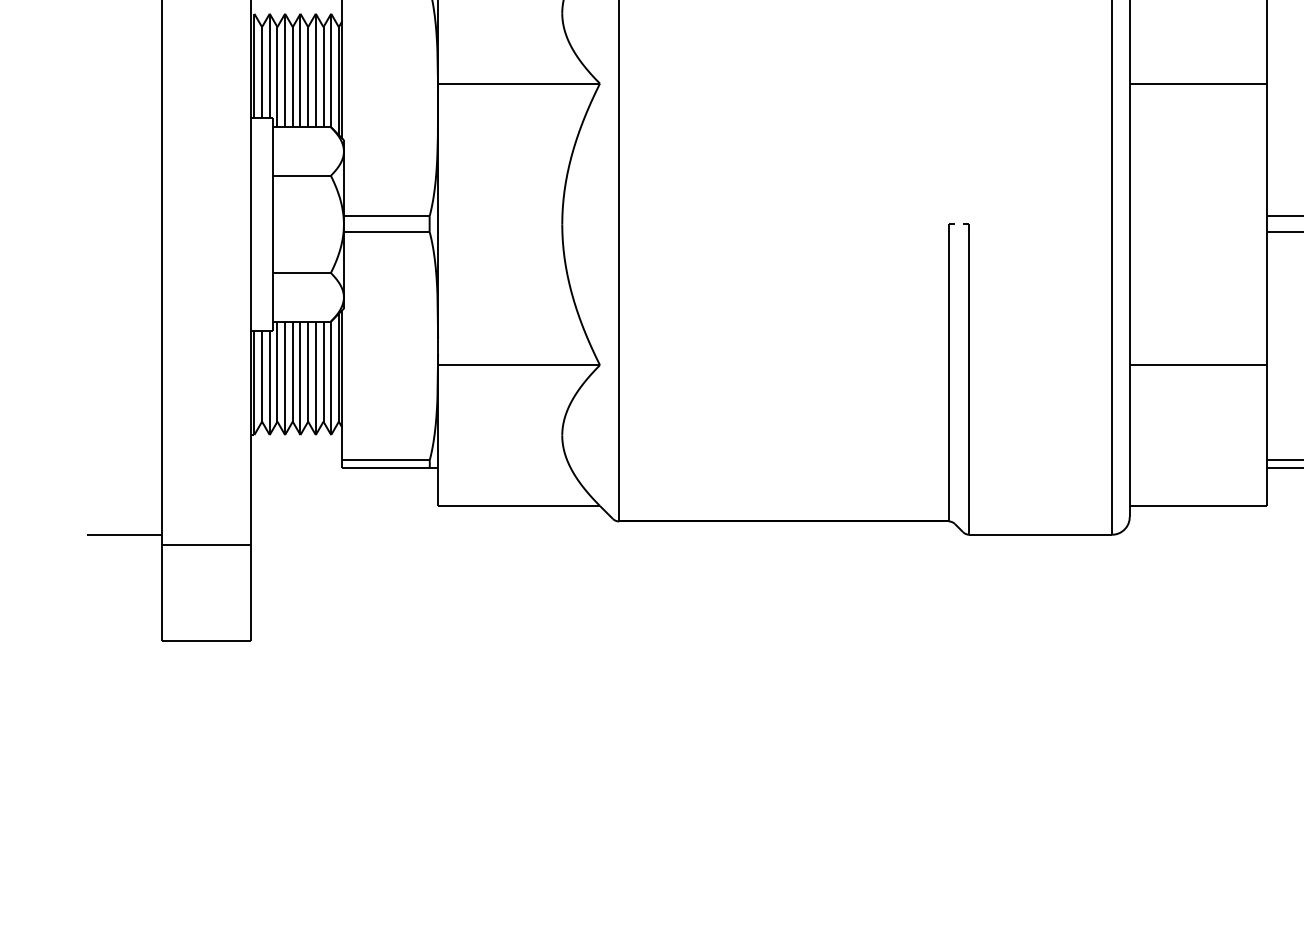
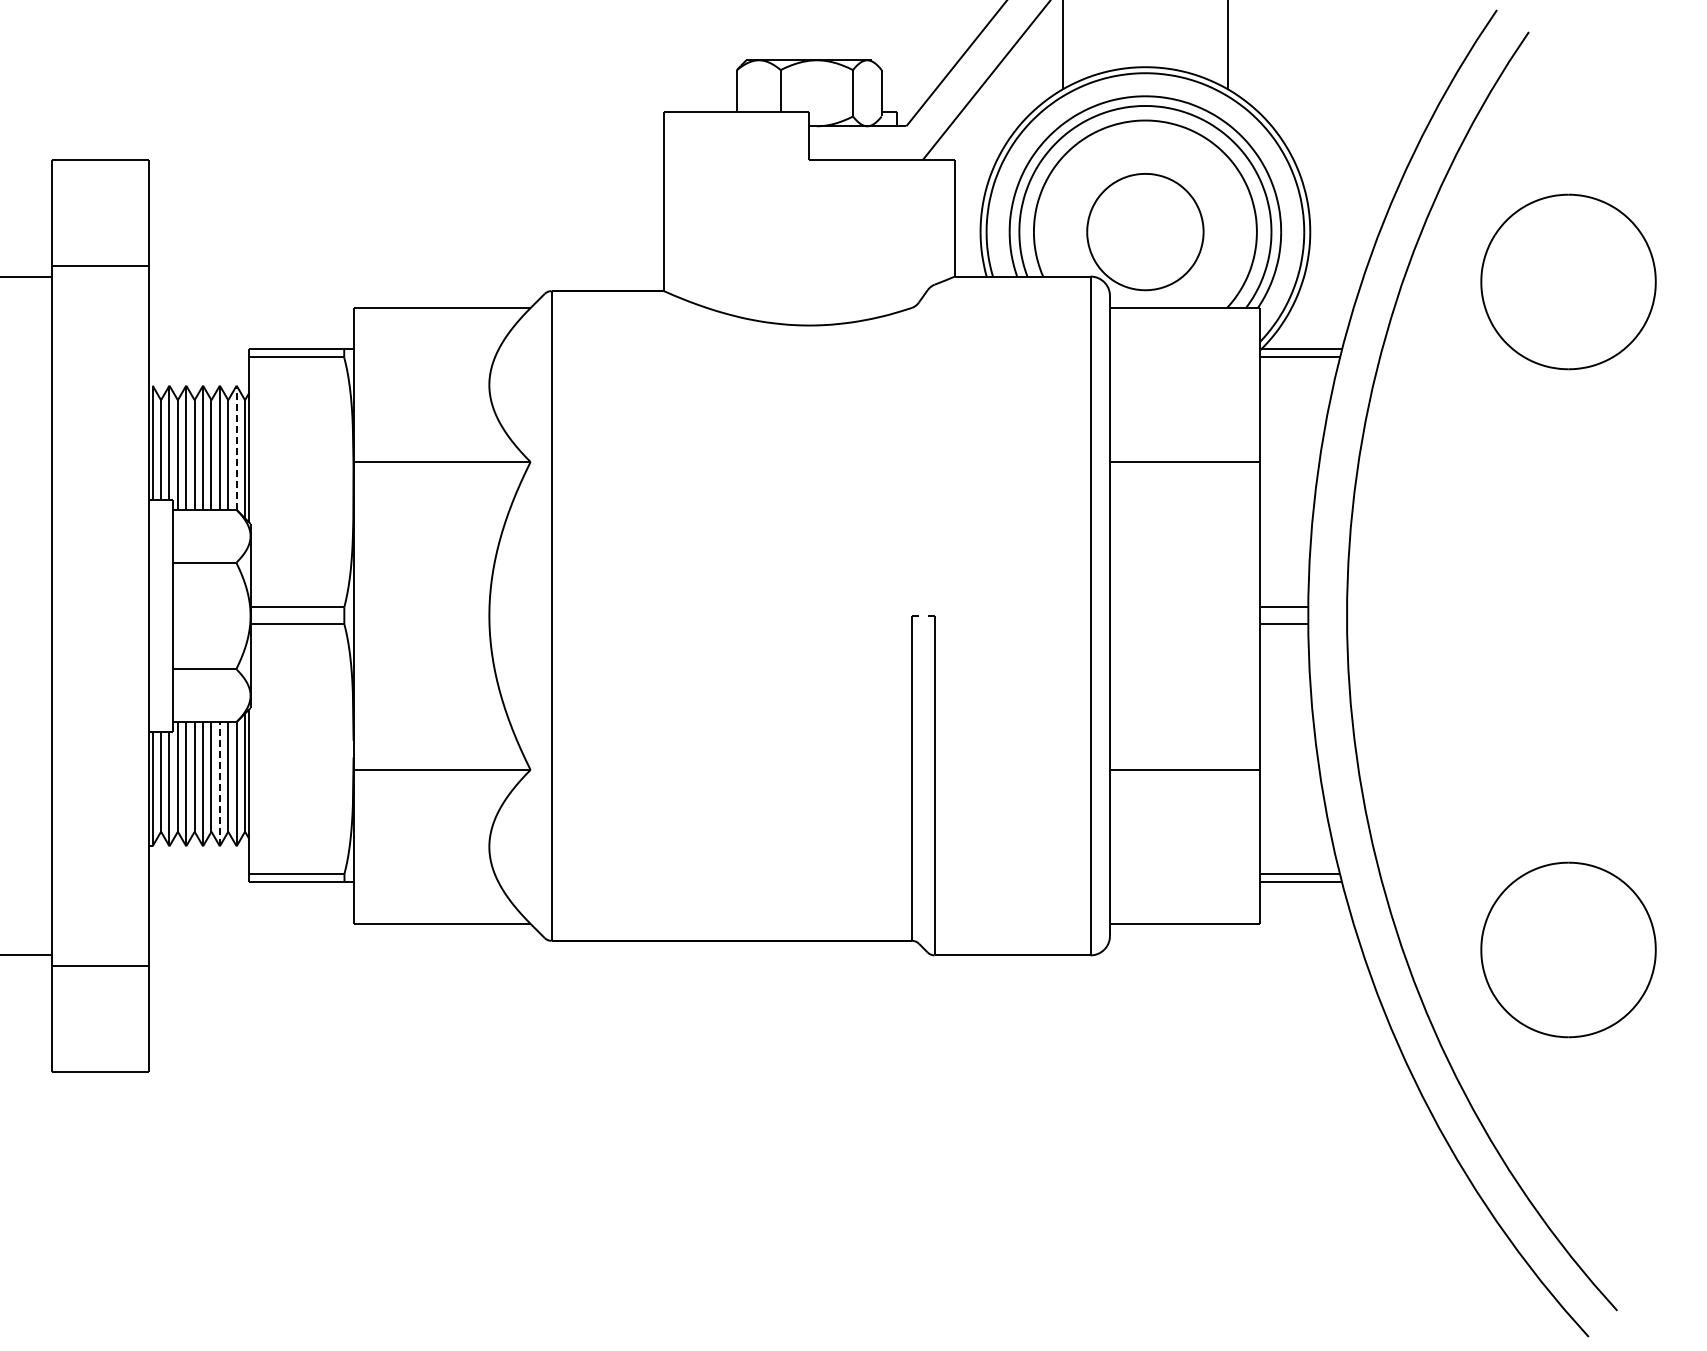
line: (331, 70) -> (236, 447), solid -> dashed
line: (315, 378) -> (219, 784), solid -> dashed

